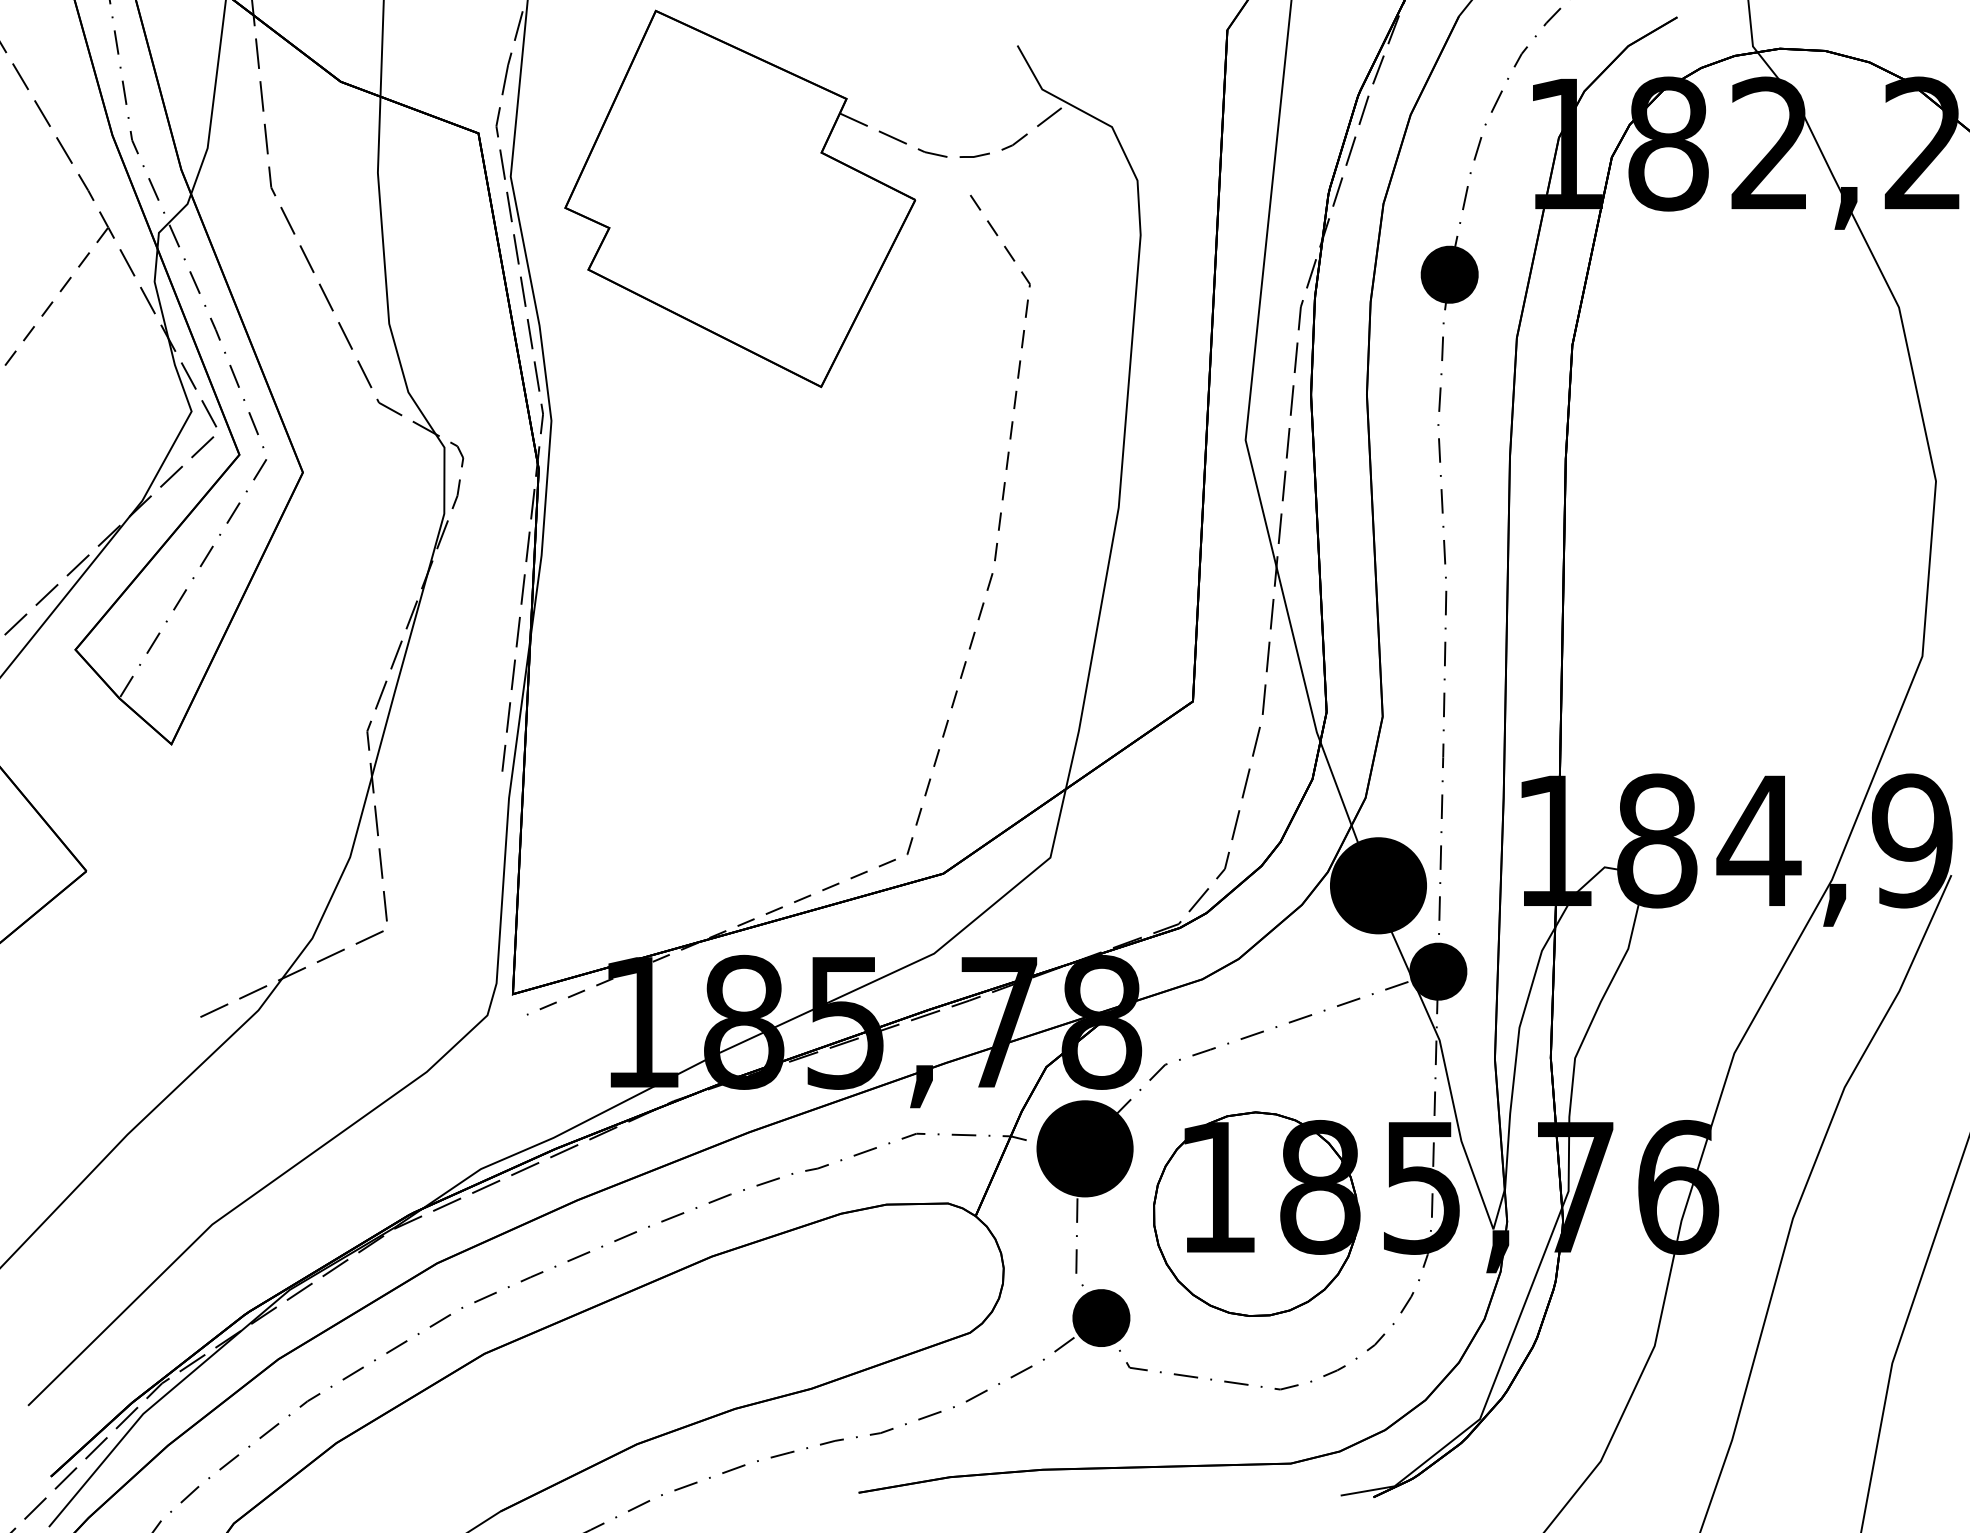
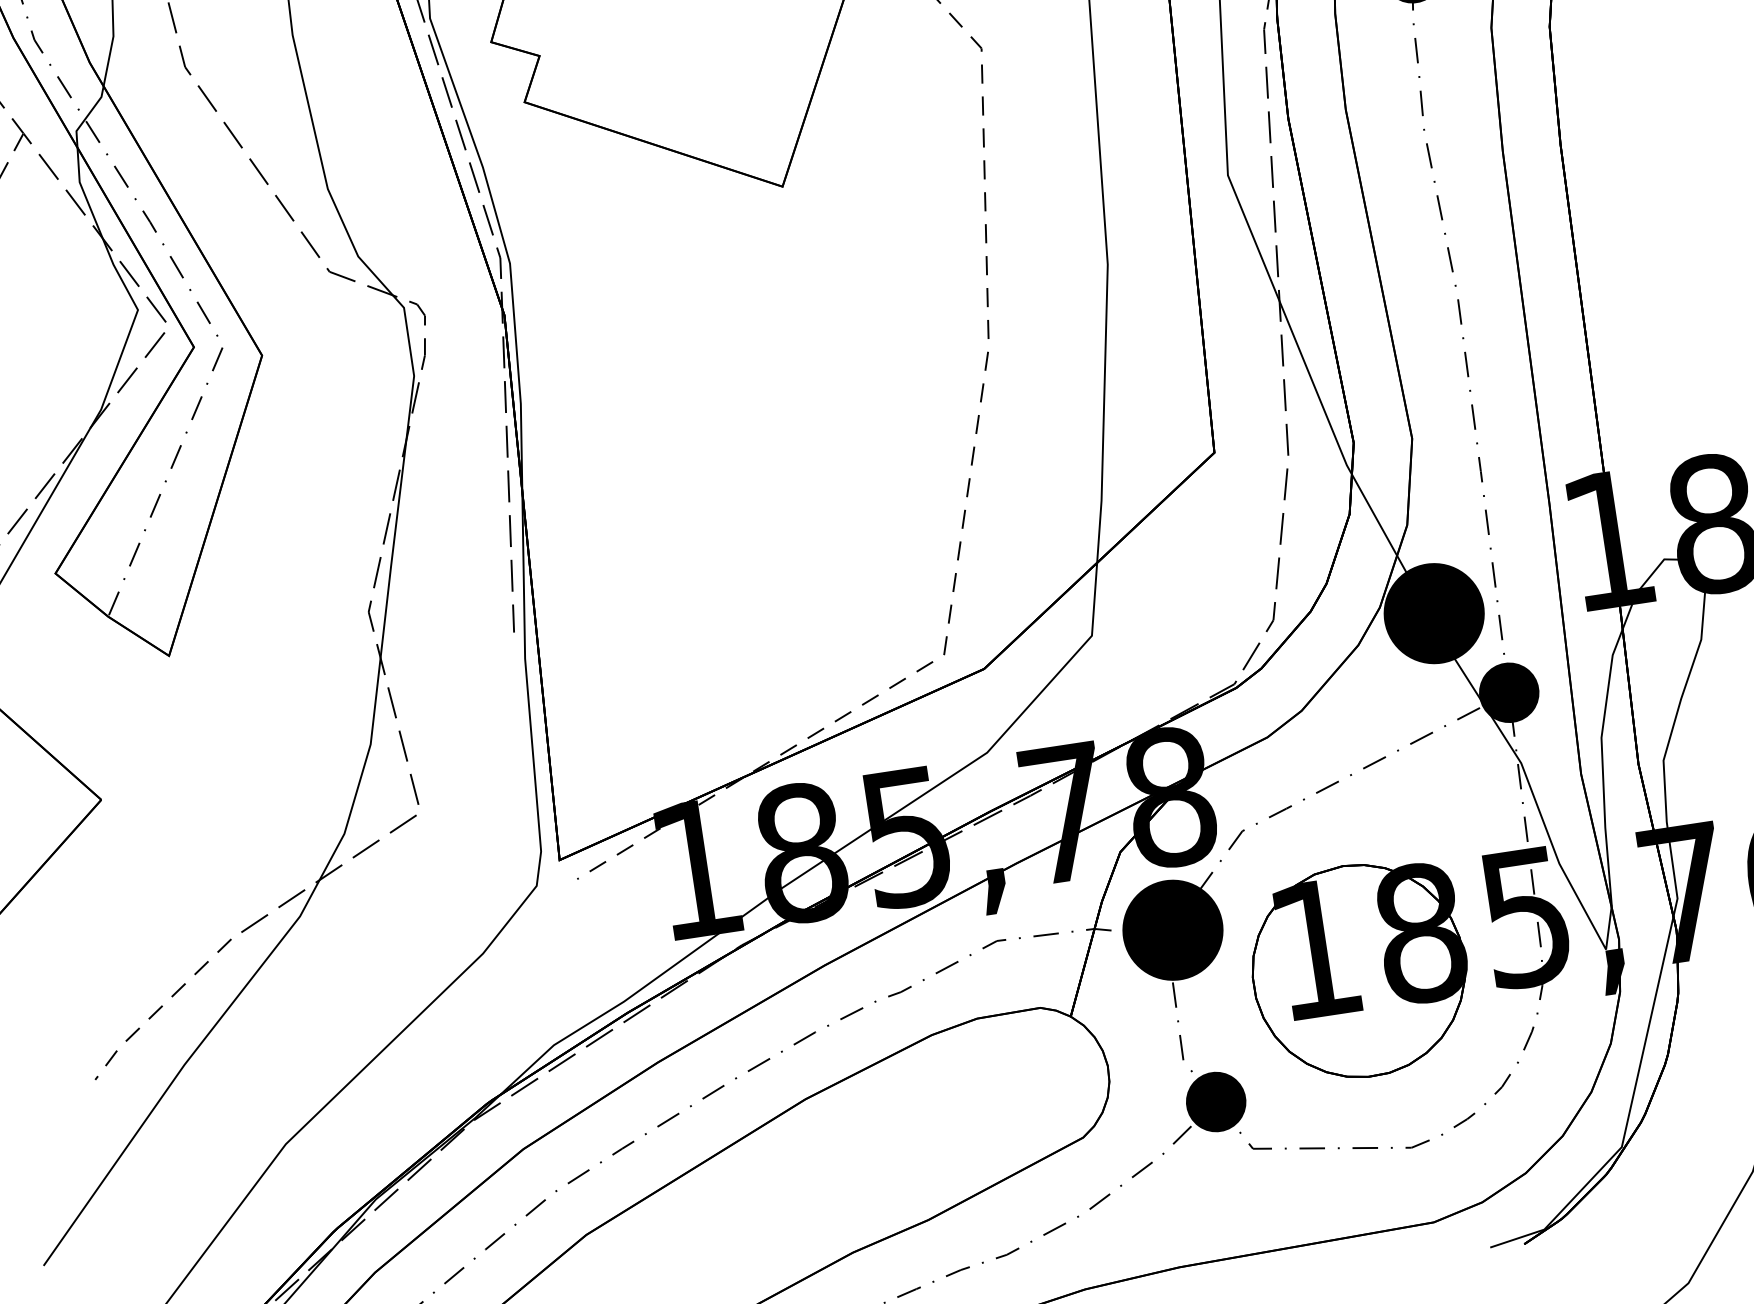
line: (114, 1077) -> (162, 1007), added

